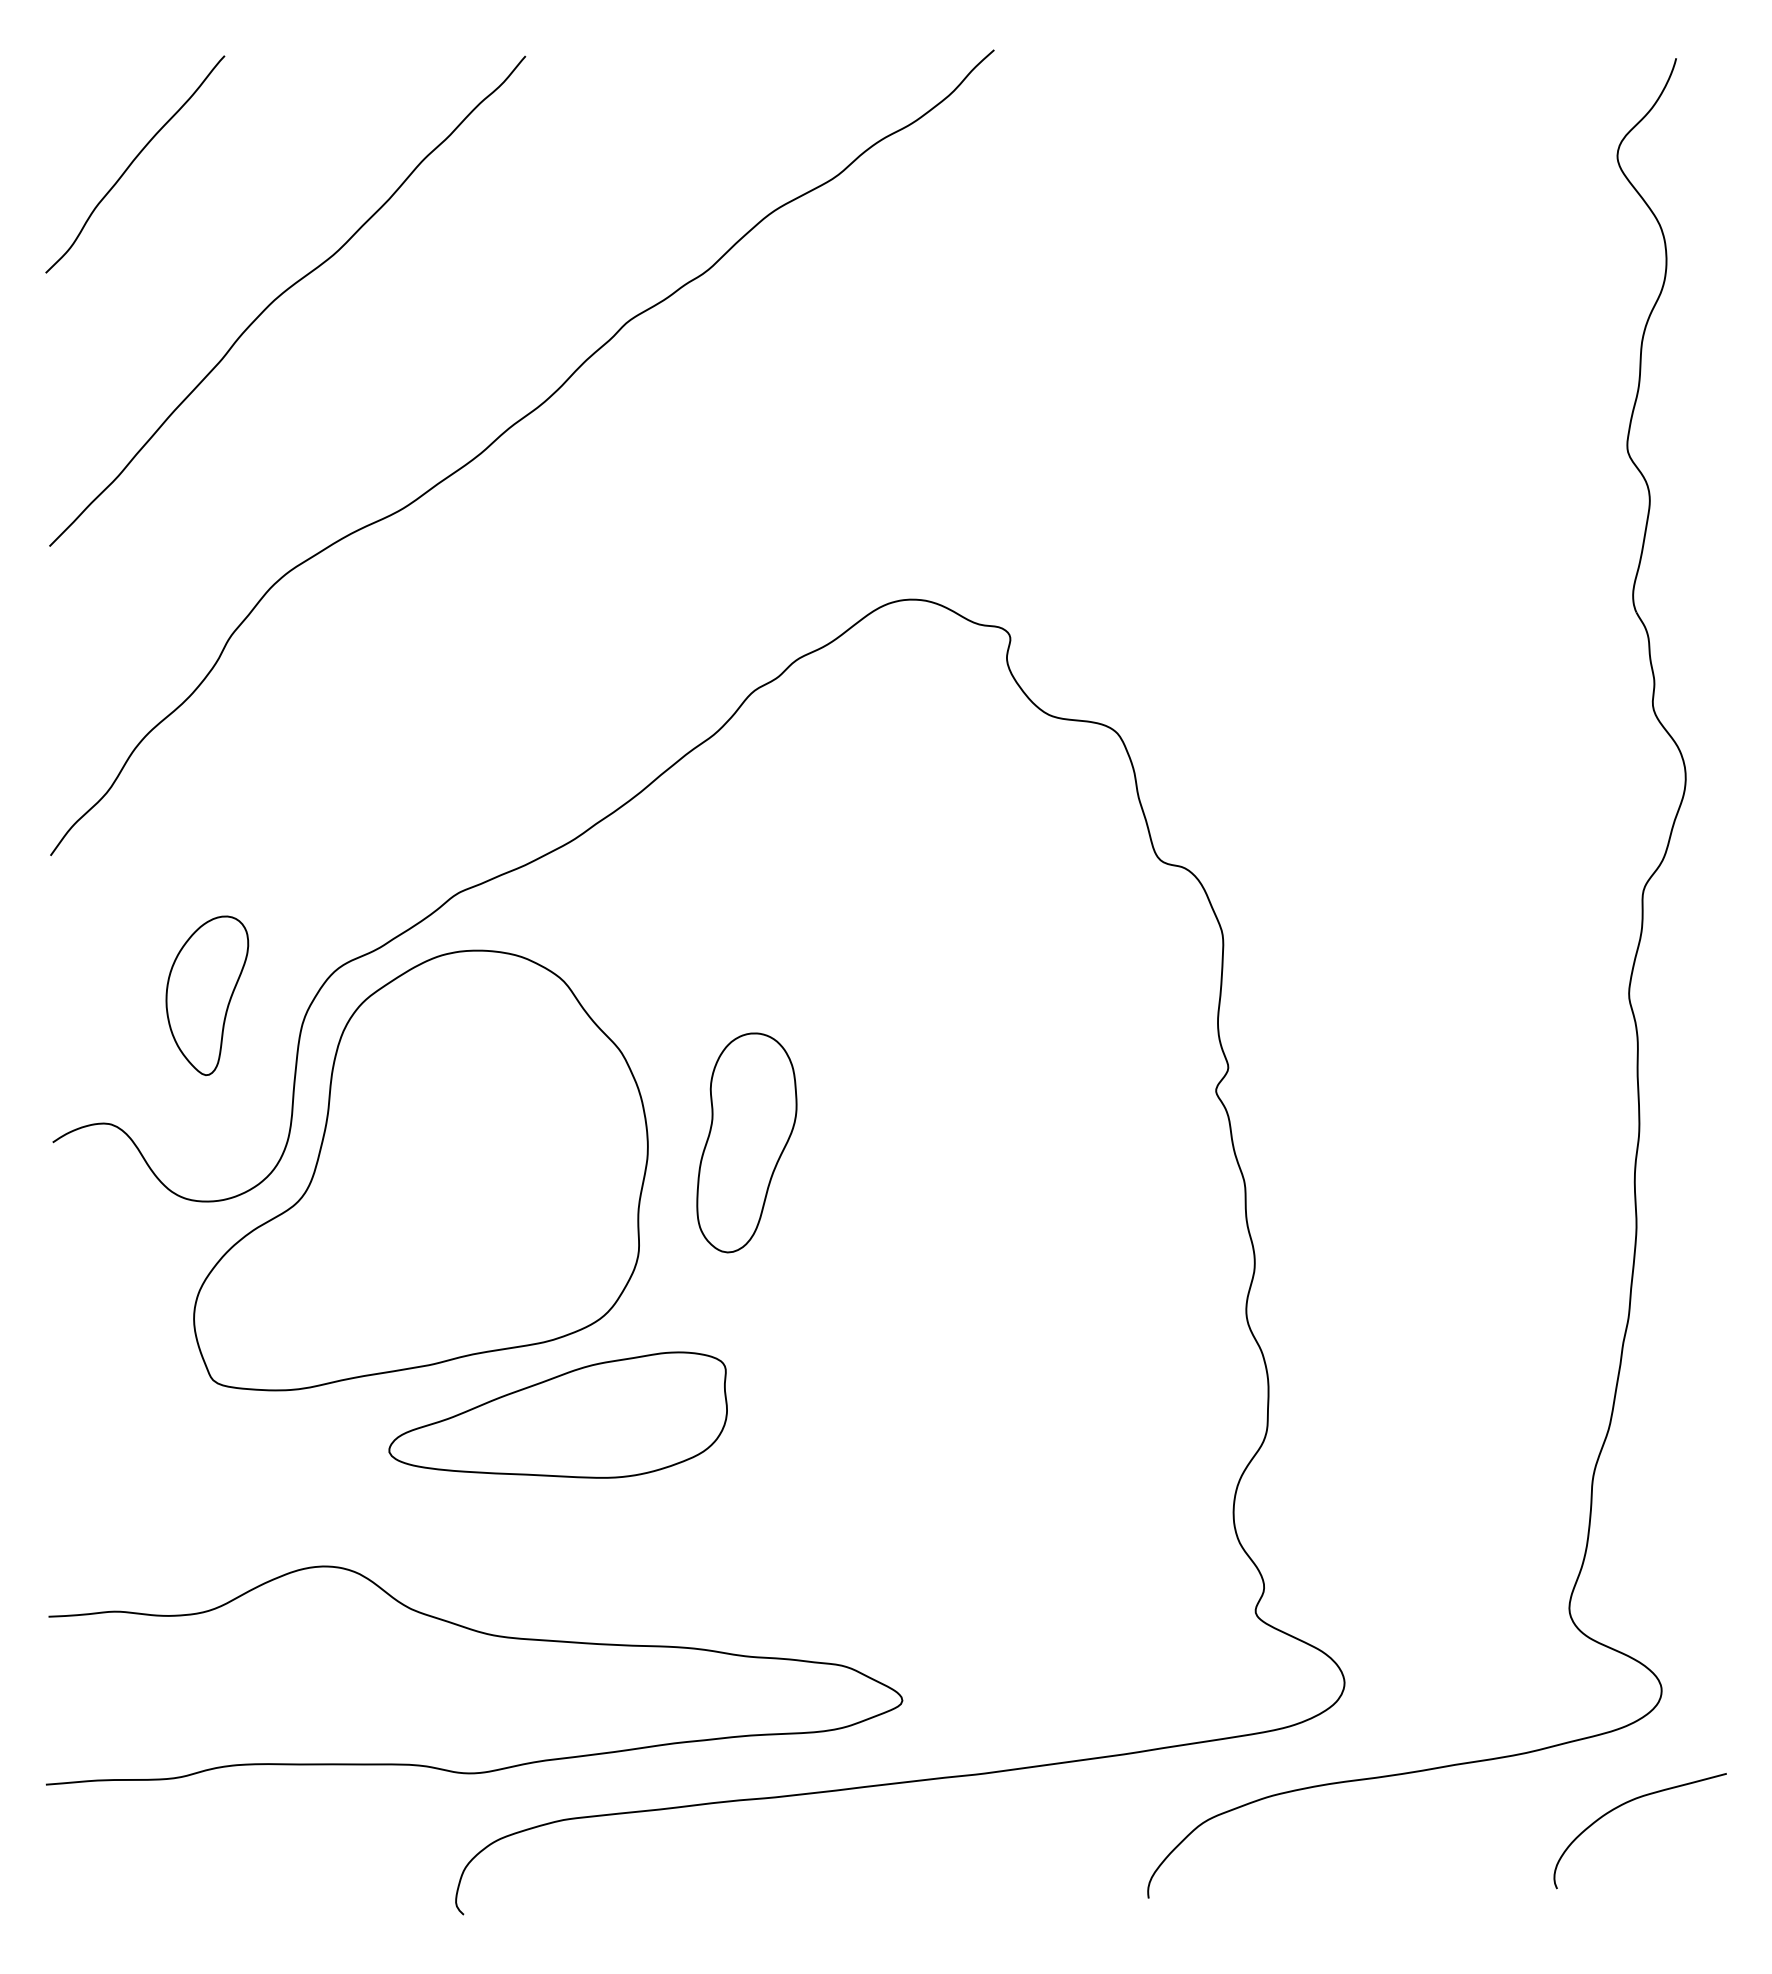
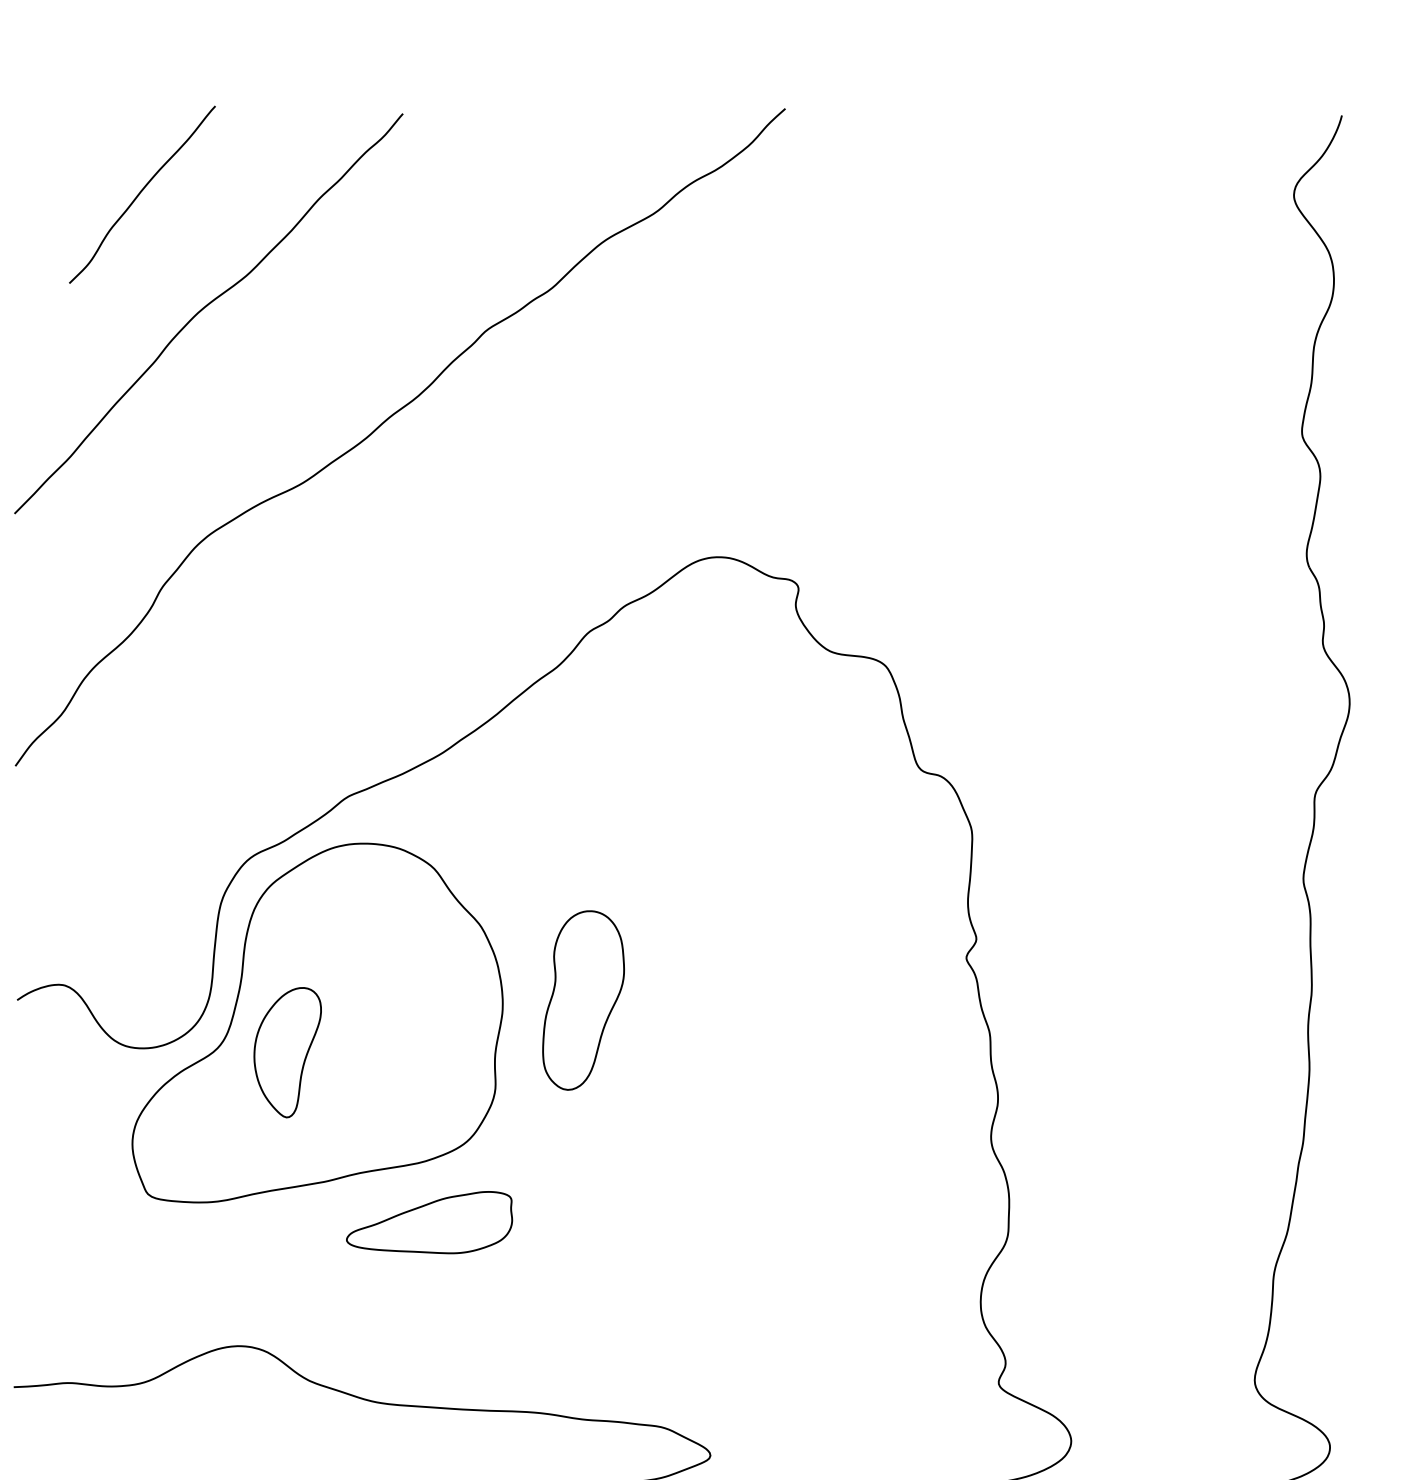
curve: (133, 162) -> (140, 193), moved
part: (207, 995) -> (287, 1052), moved
part: (557, 1414) -> (429, 1222), size x0.6

